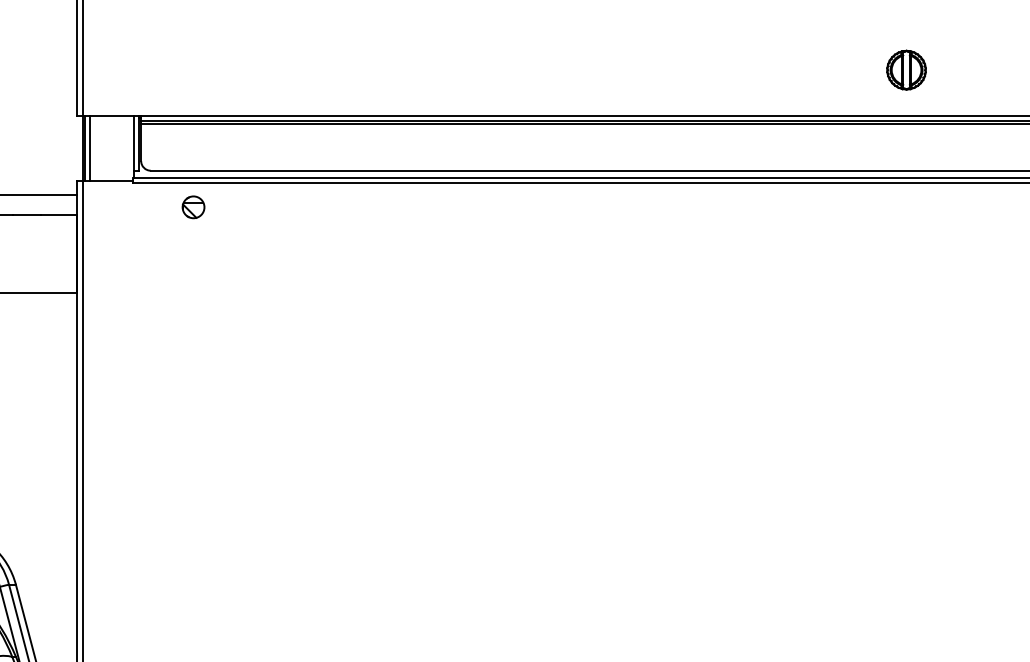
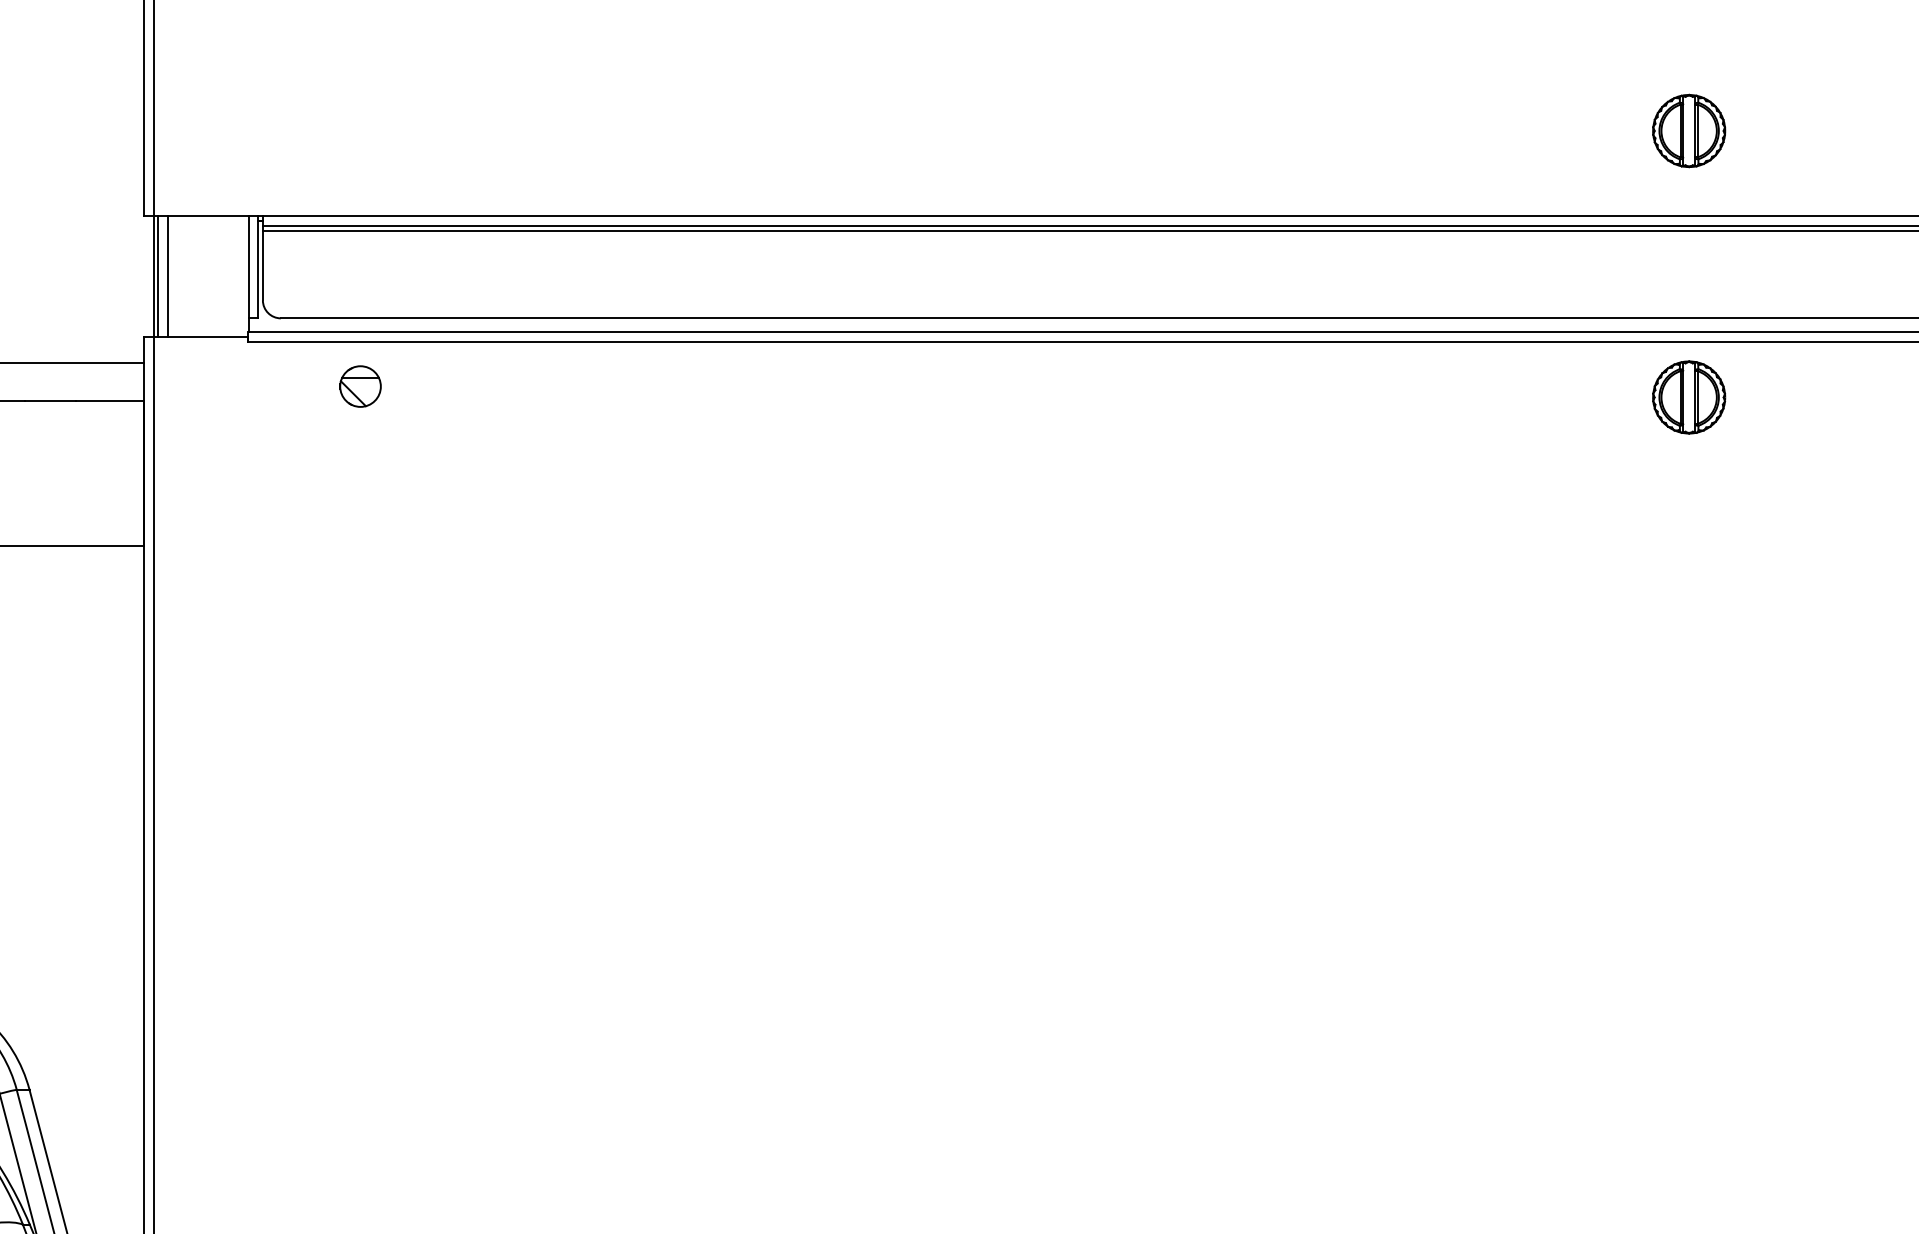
part: (906, 212) -> (1689, 396), added

